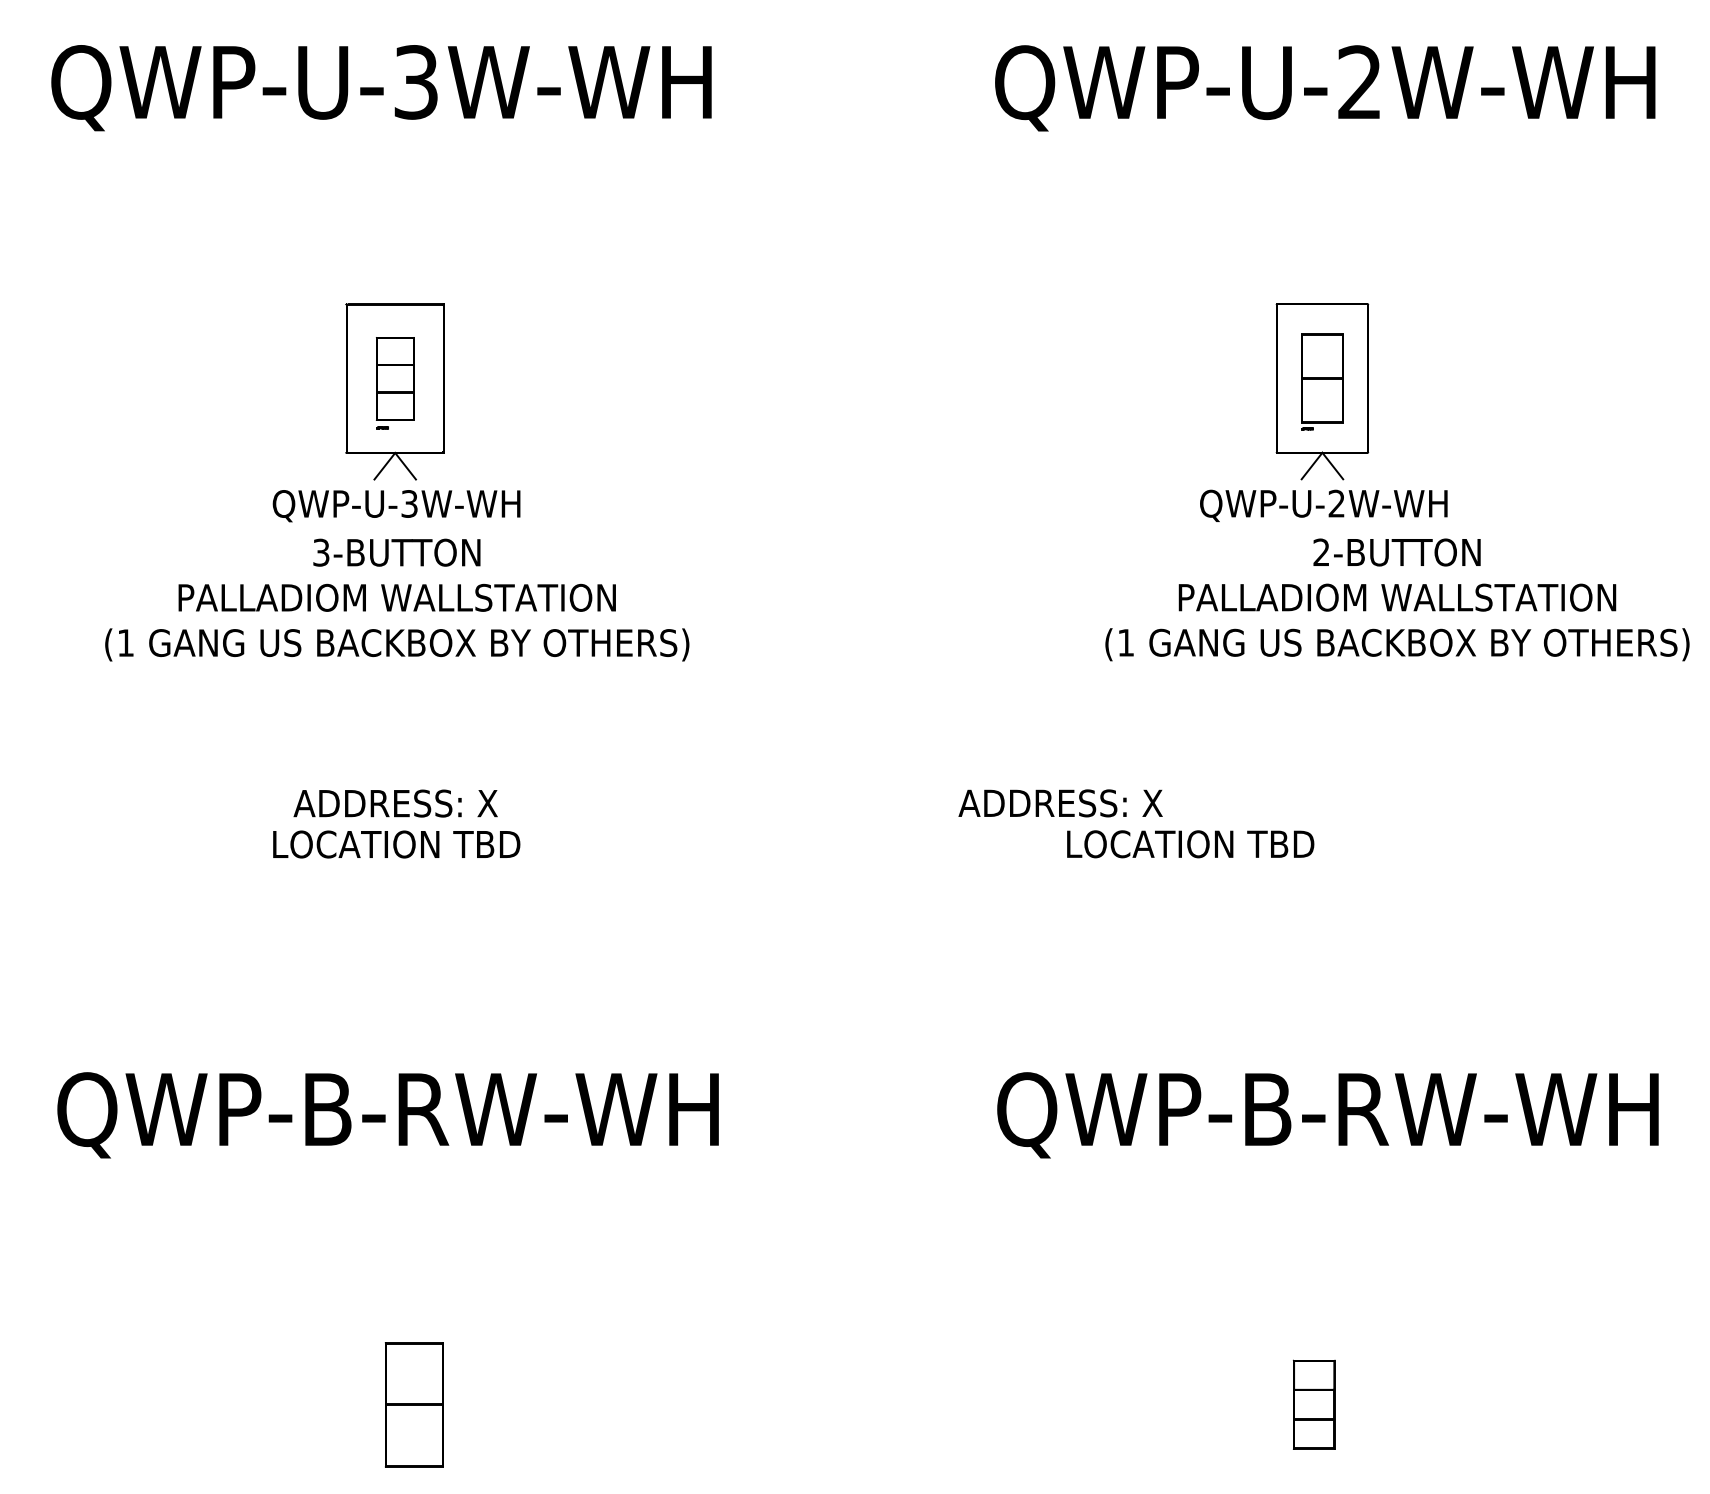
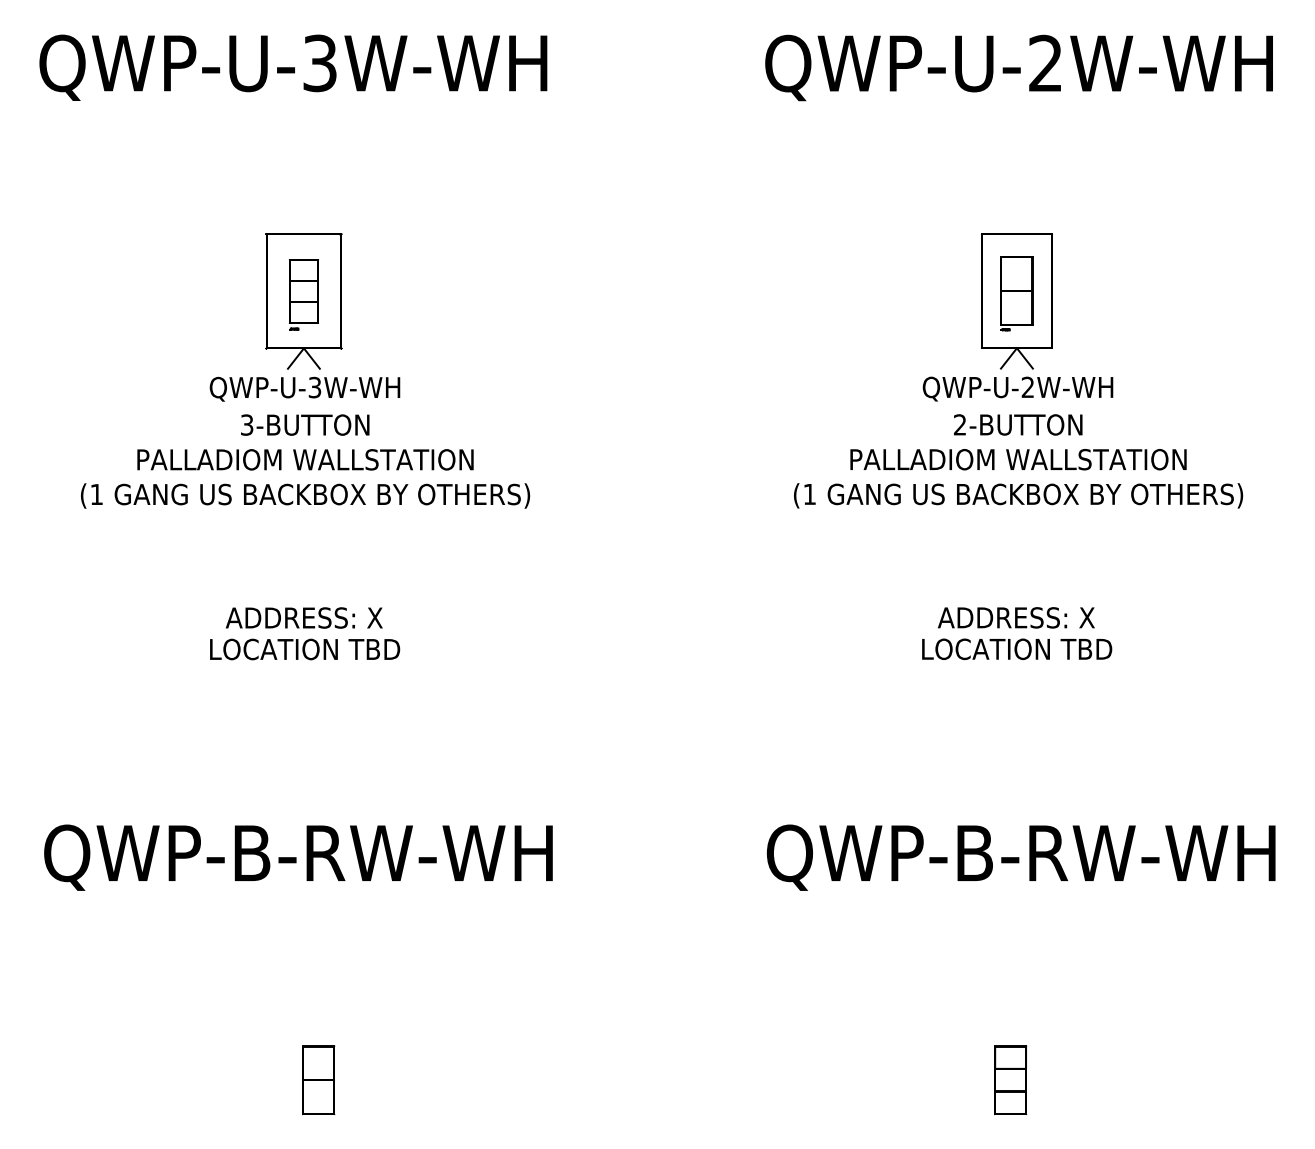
text: (1397, 599) -> (1018, 461), moved
text: (1060, 803) -> (1016, 617), moved
text: (1190, 844) -> (1017, 649), moved
part: (414, 1404) -> (318, 1080), size x0.71

